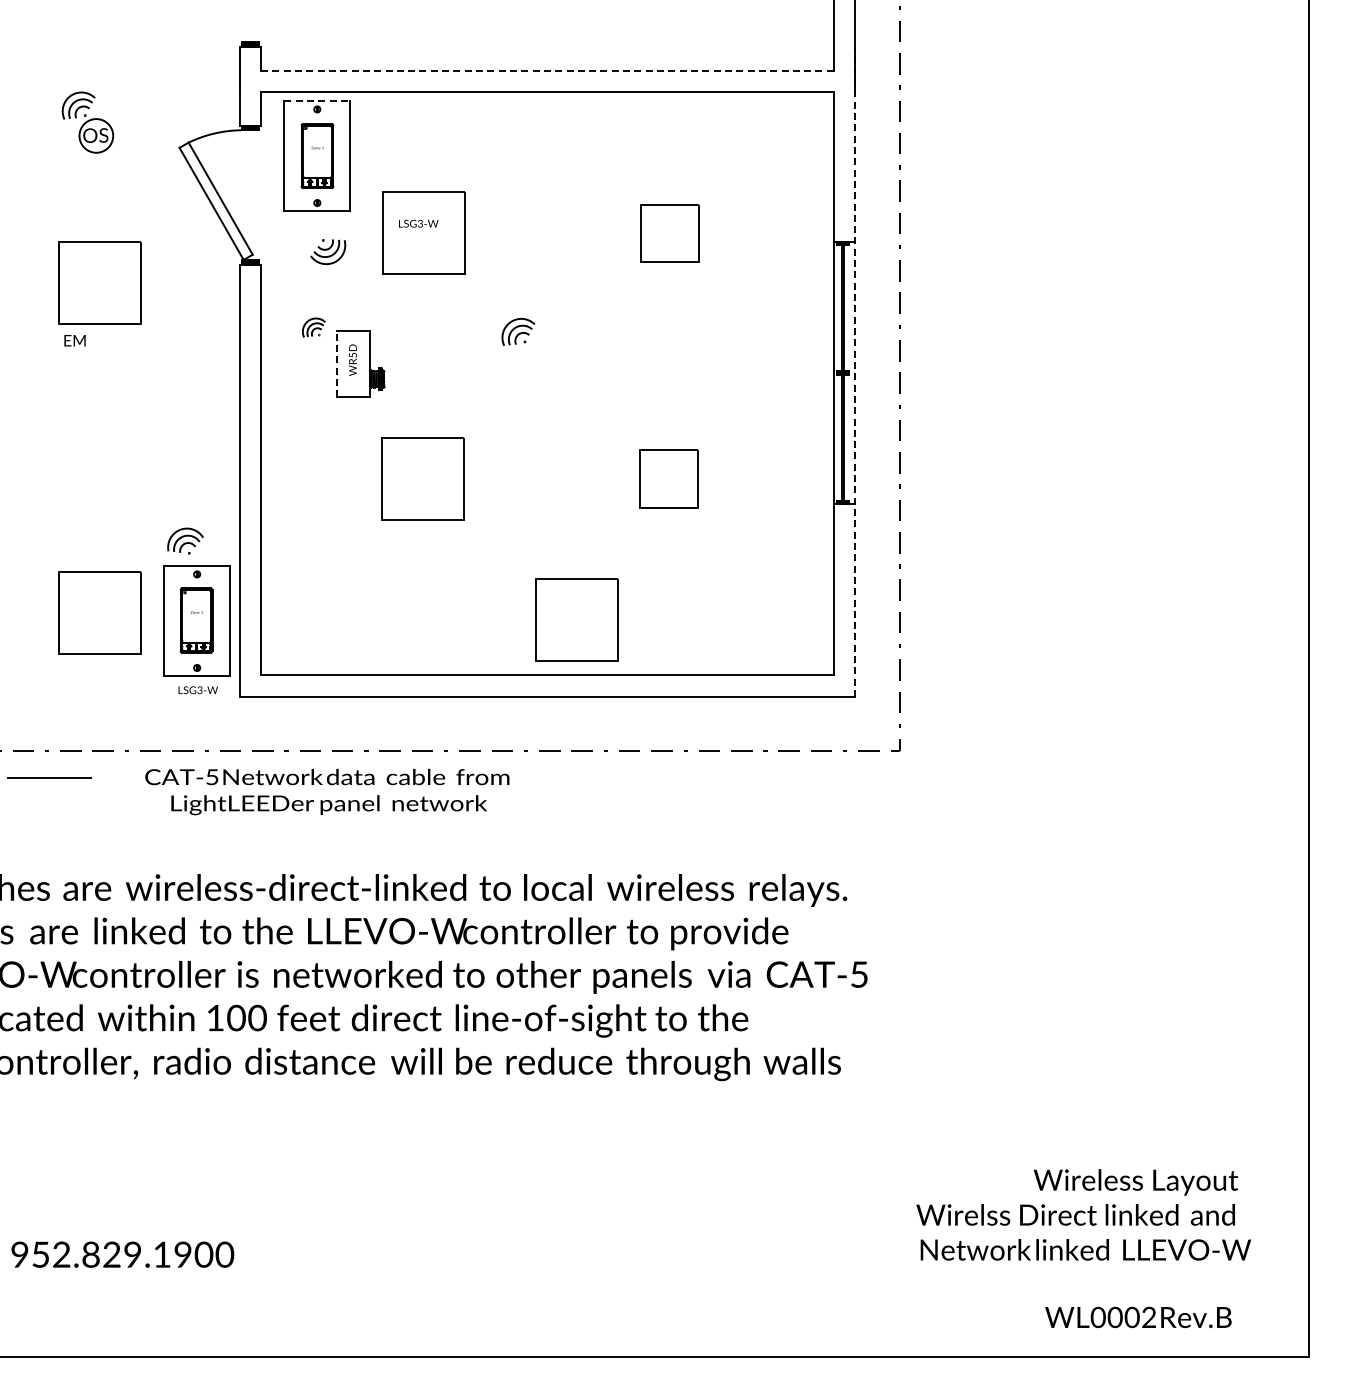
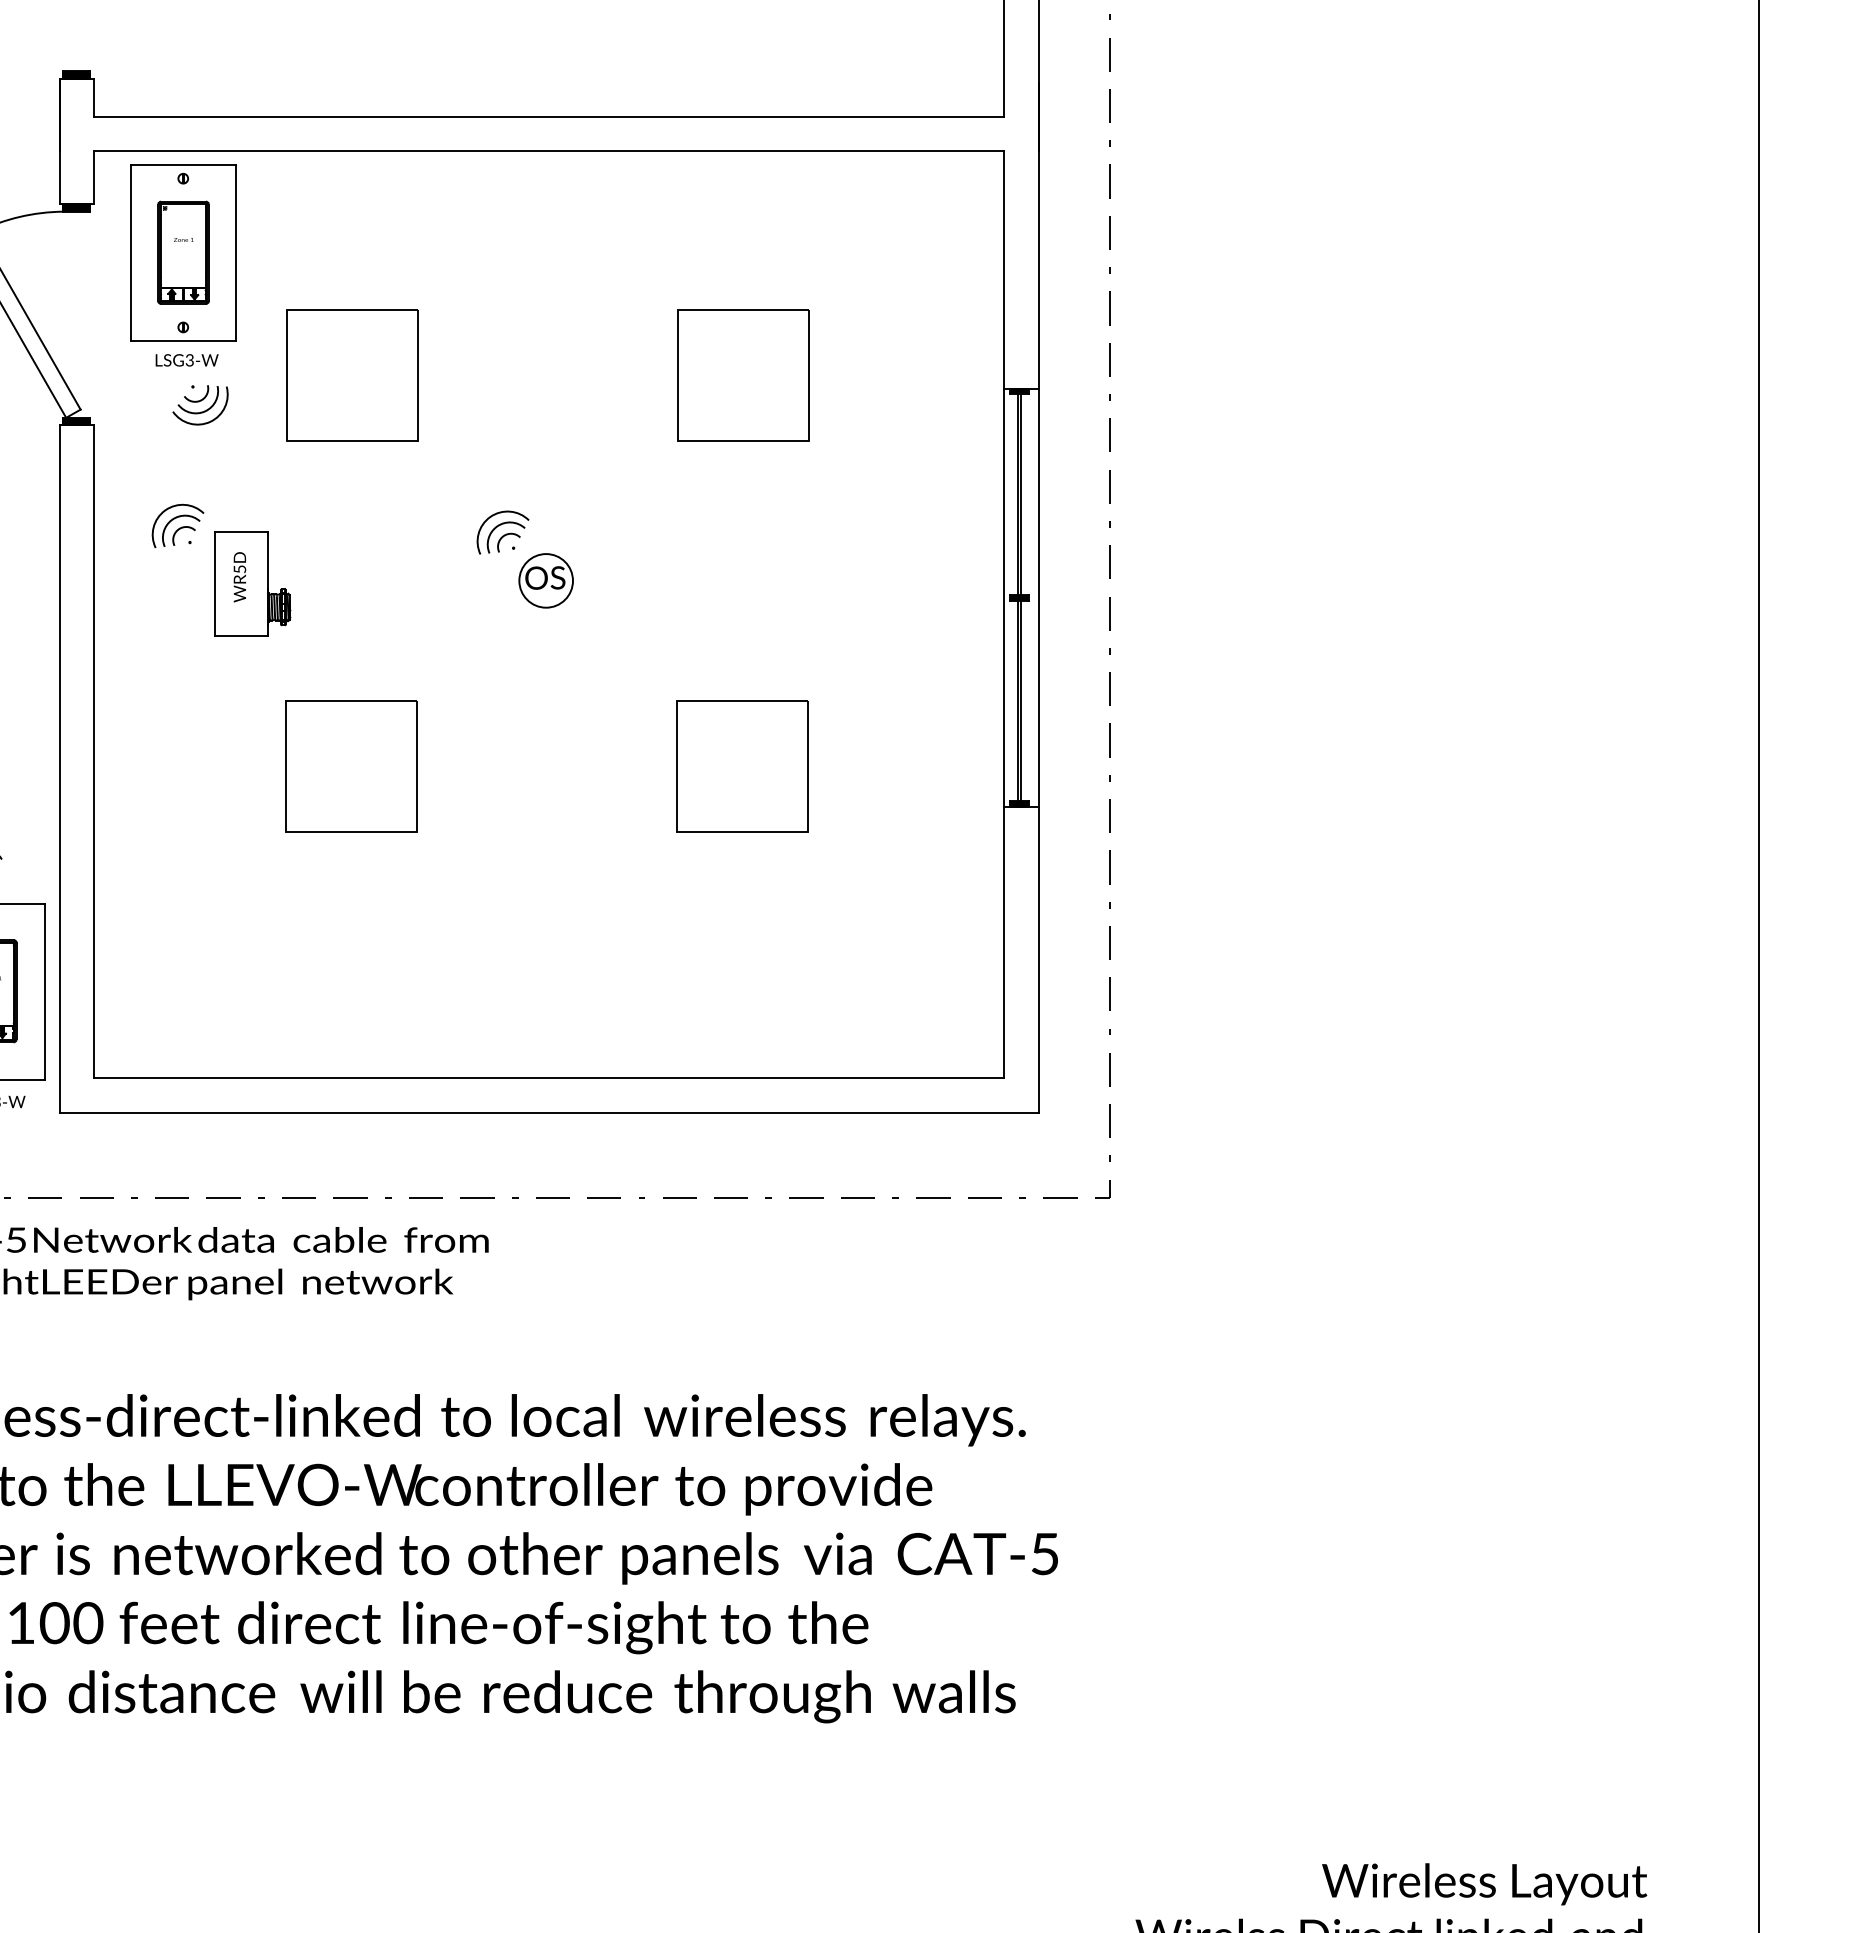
line: (546, 70) -> (547, 116), dashed -> solid
line: (317, 100) -> (183, 164), dashed -> solid
text: (418, 223) -> (186, 359), moved
part: (669, 232) -> (743, 374), size x1.43
part: (313, 327) -> (177, 525), size x1.43
part: (545, 362) -> (546, 580), added
line: (336, 364) -> (213, 584), dashed -> solid
line: (855, 373) -> (1038, 598), dashed -> solid
part: (668, 478) -> (741, 765), size x1.43
part: (576, 619) -> (595, 989), removed

